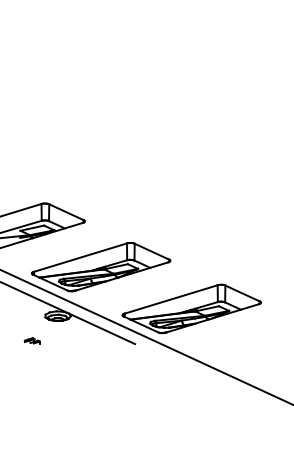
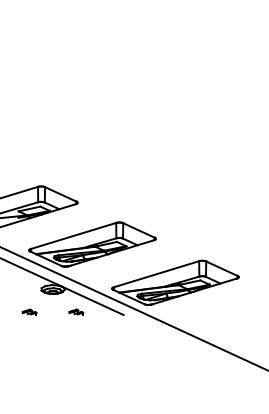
part: (82, 340) -> (75, 311), added

